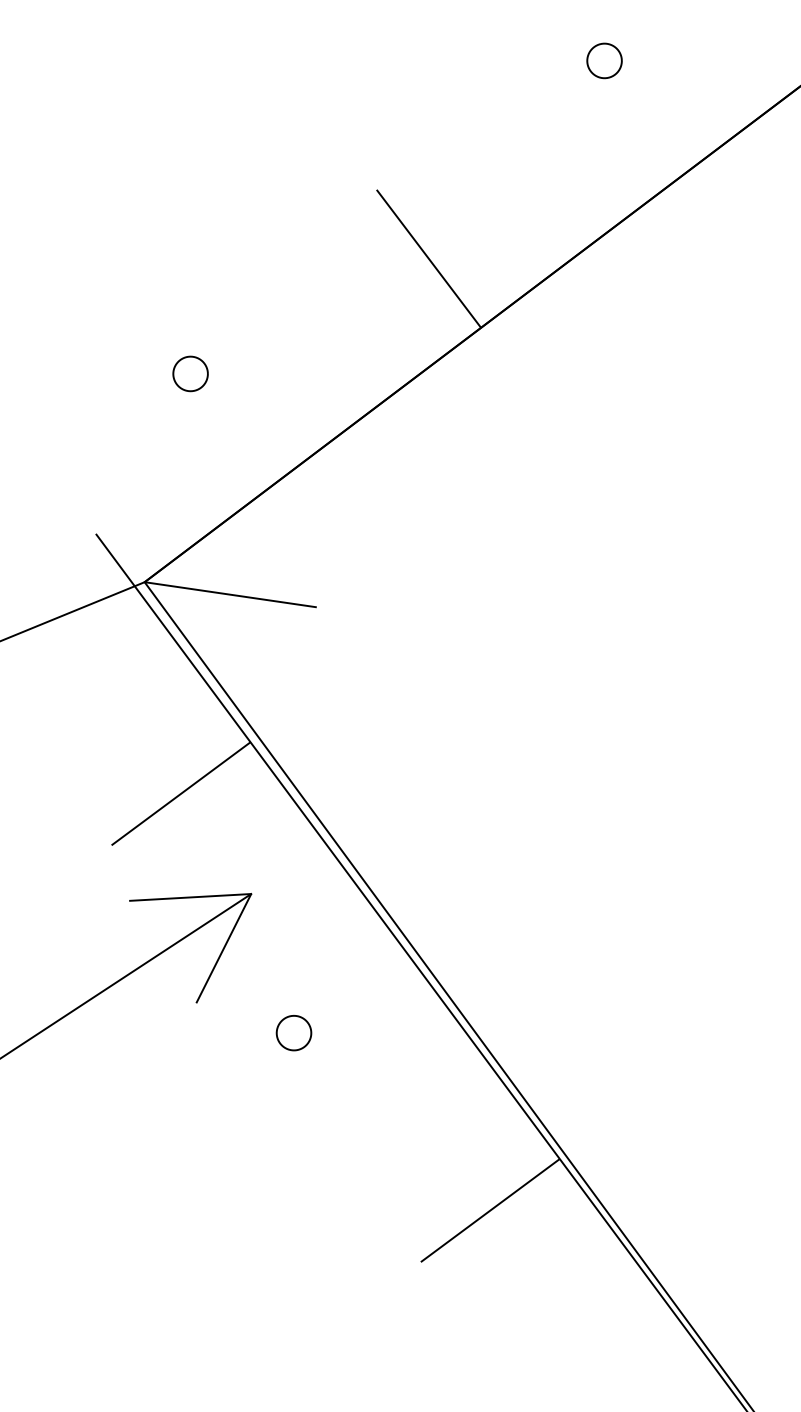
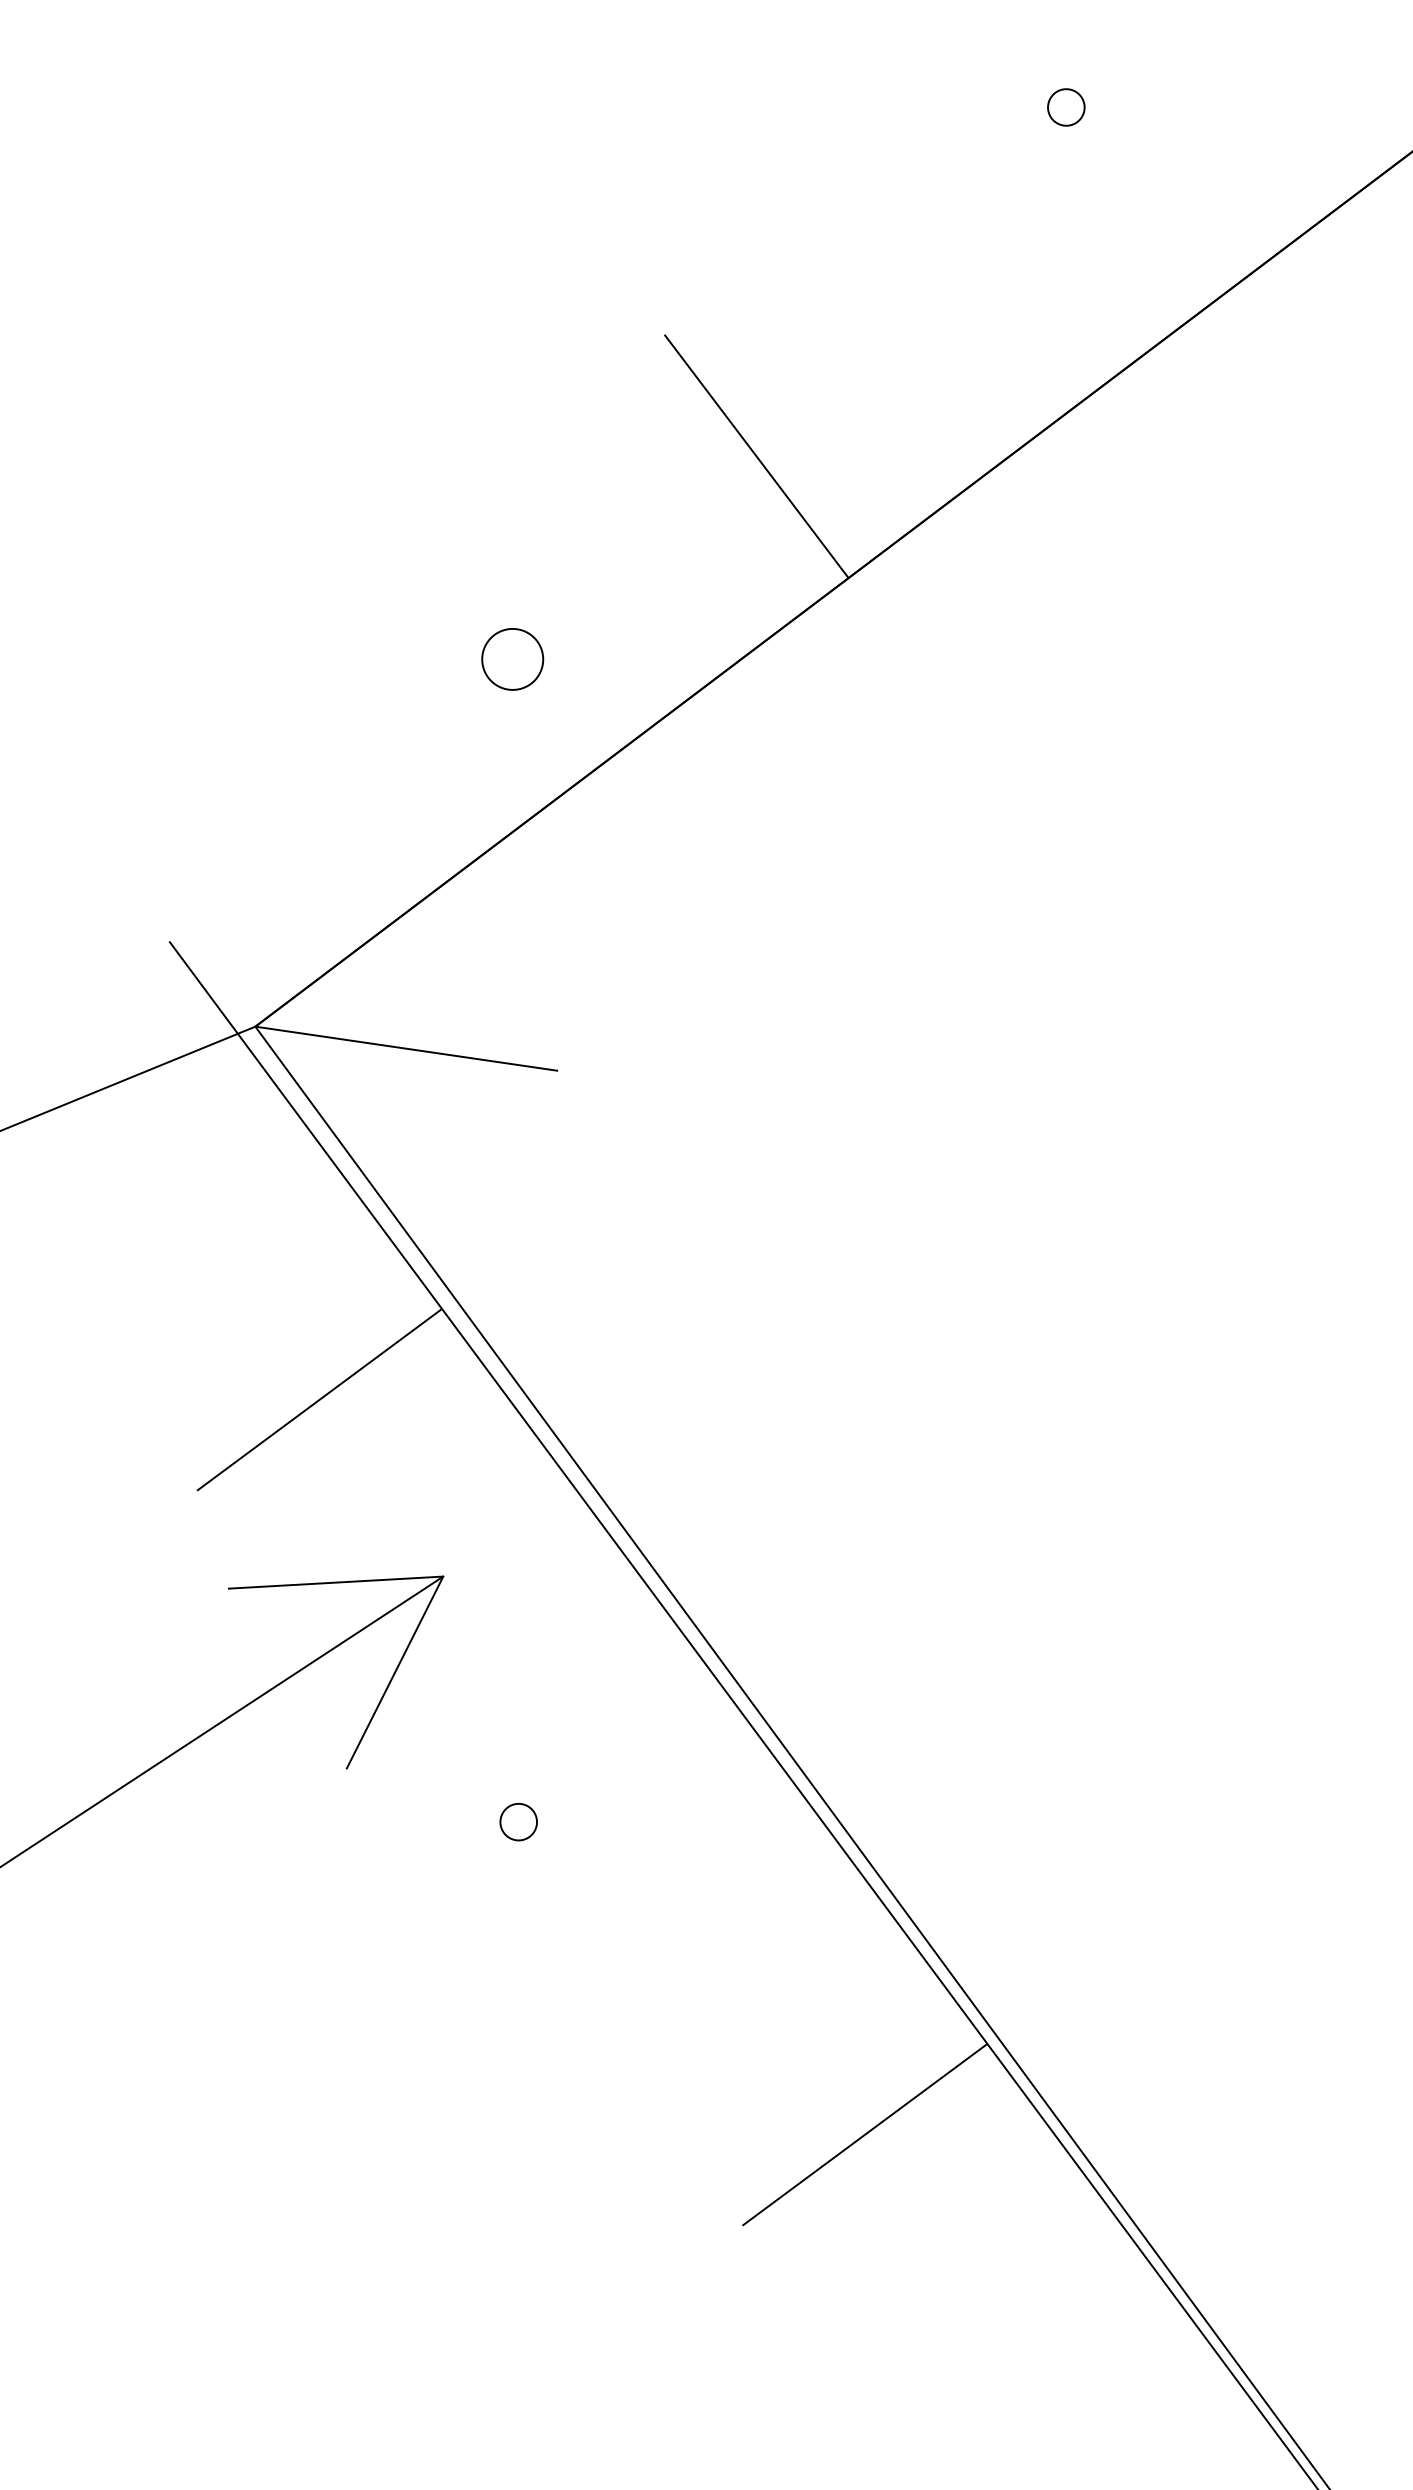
part: (604, 60) -> (1066, 106), size x0.6
part: (190, 373) -> (512, 658), moved
part: (293, 1033) -> (517, 1822), size x0.6

